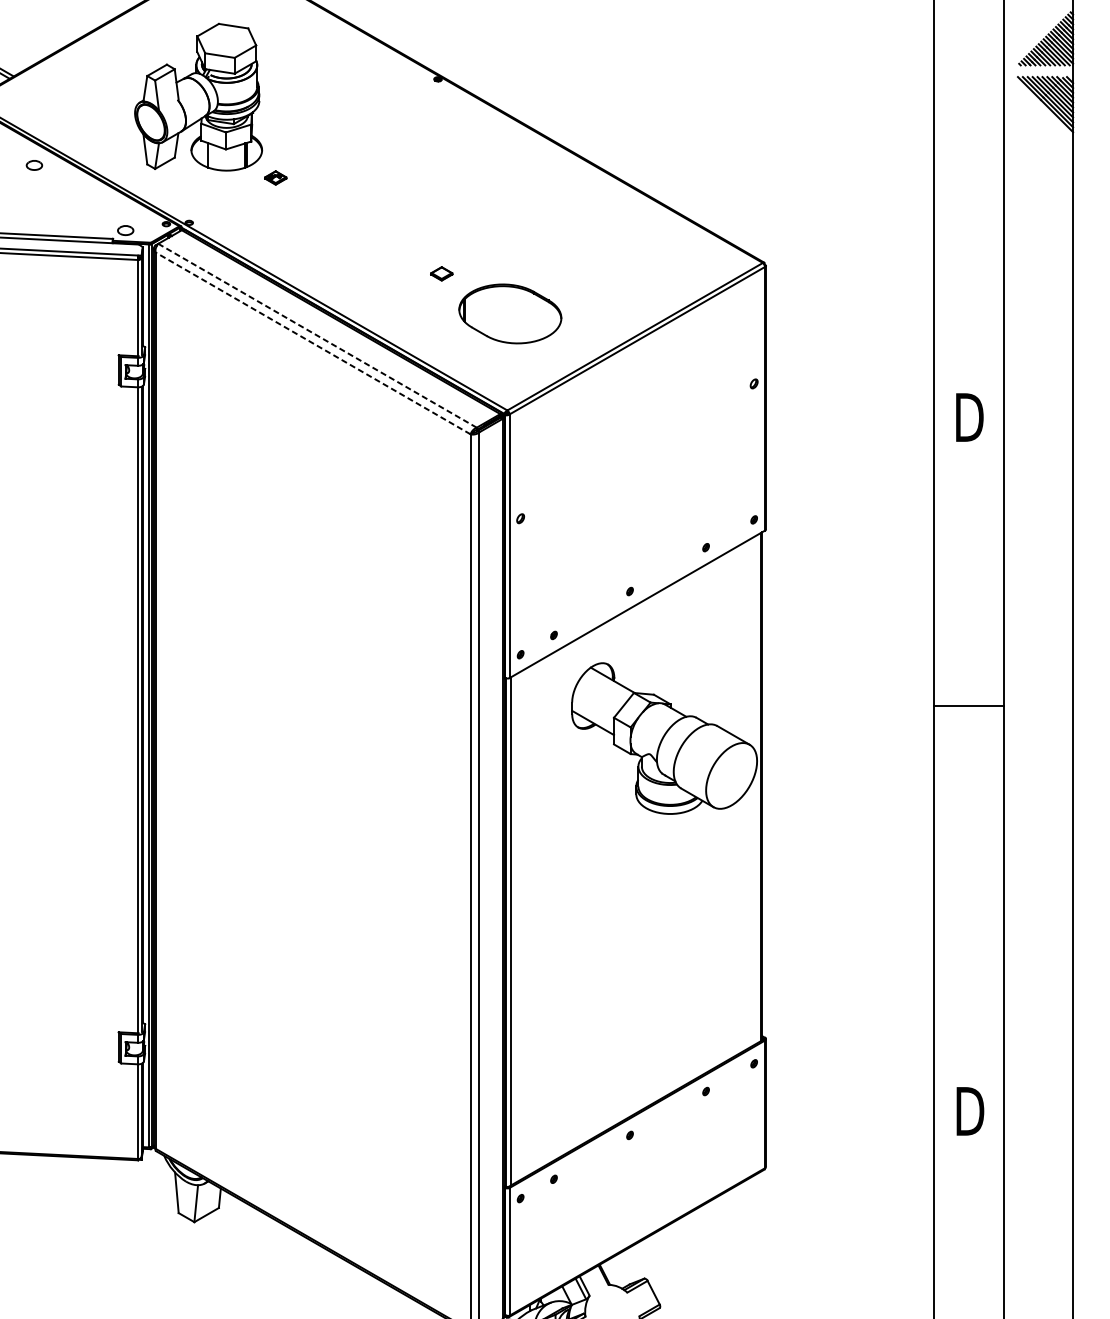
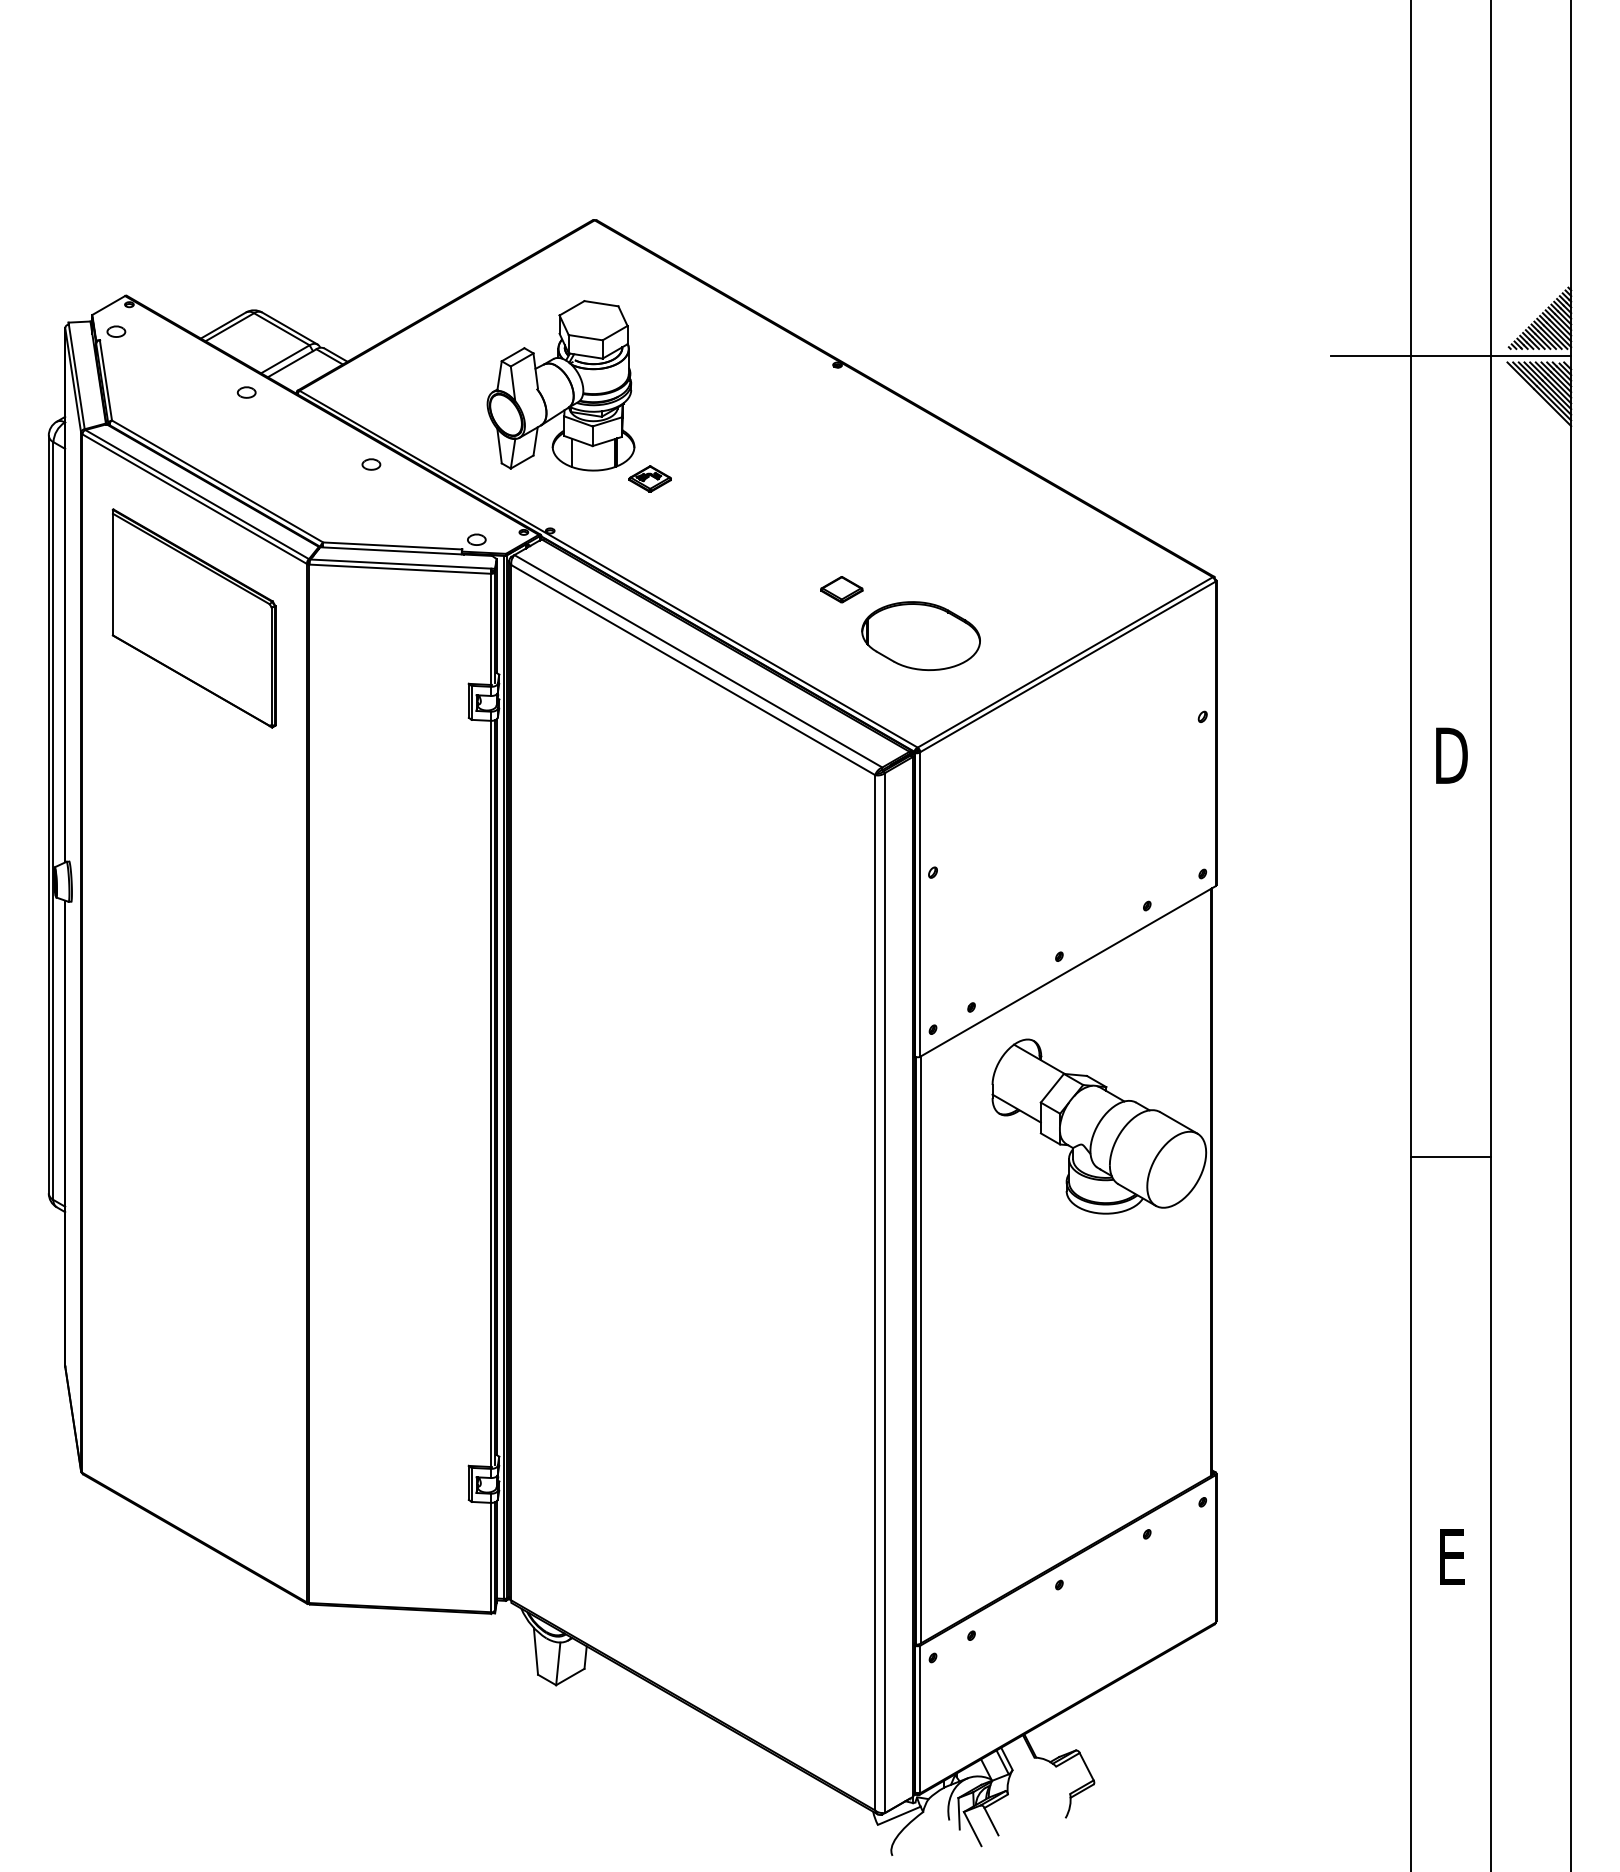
line: (968, 71) -> (1450, 355), added
part: (275, 177) -> (649, 478), size x1.67
part: (441, 273) -> (841, 589), size x1.67
line: (316, 335) -> (697, 661), dashed -> solid
line: (312, 342) -> (692, 669), dashed -> solid
line: (968, 706) -> (1450, 1157), moved
text: (970, 1111) -> (1452, 1557), D -> E

